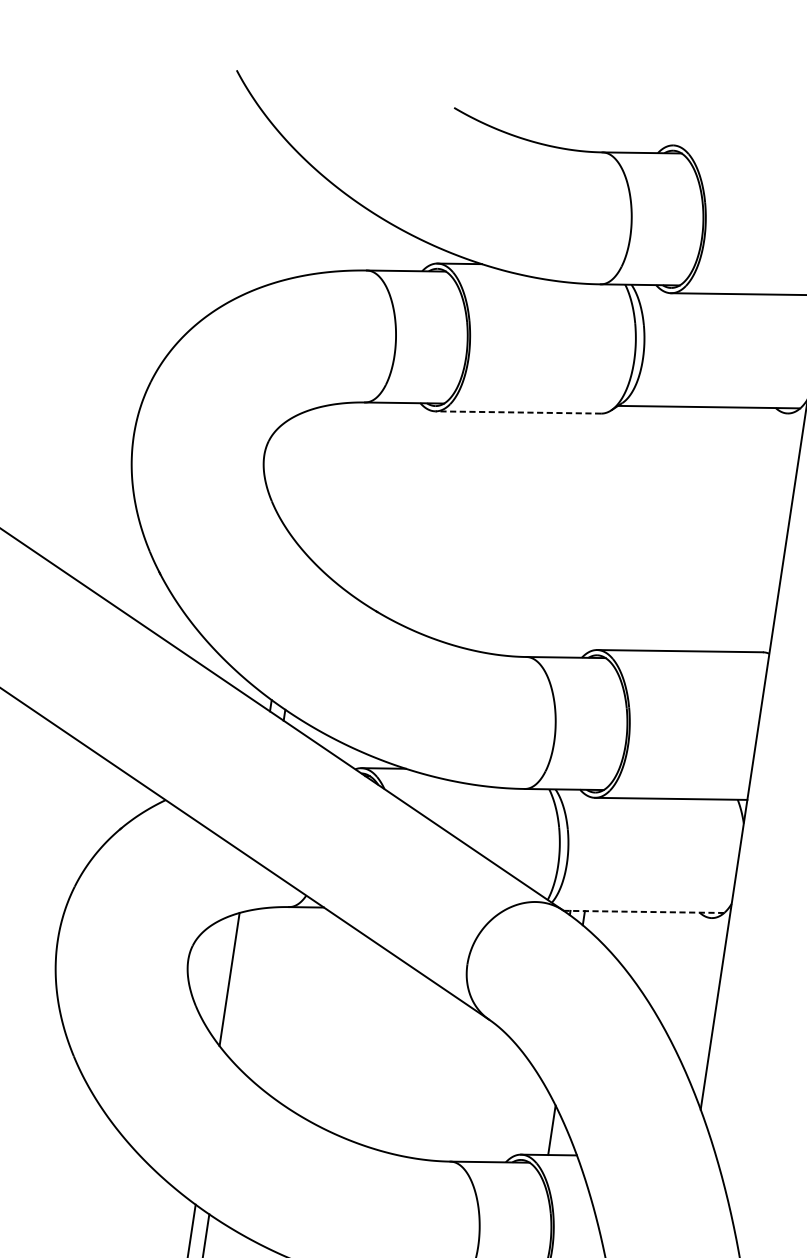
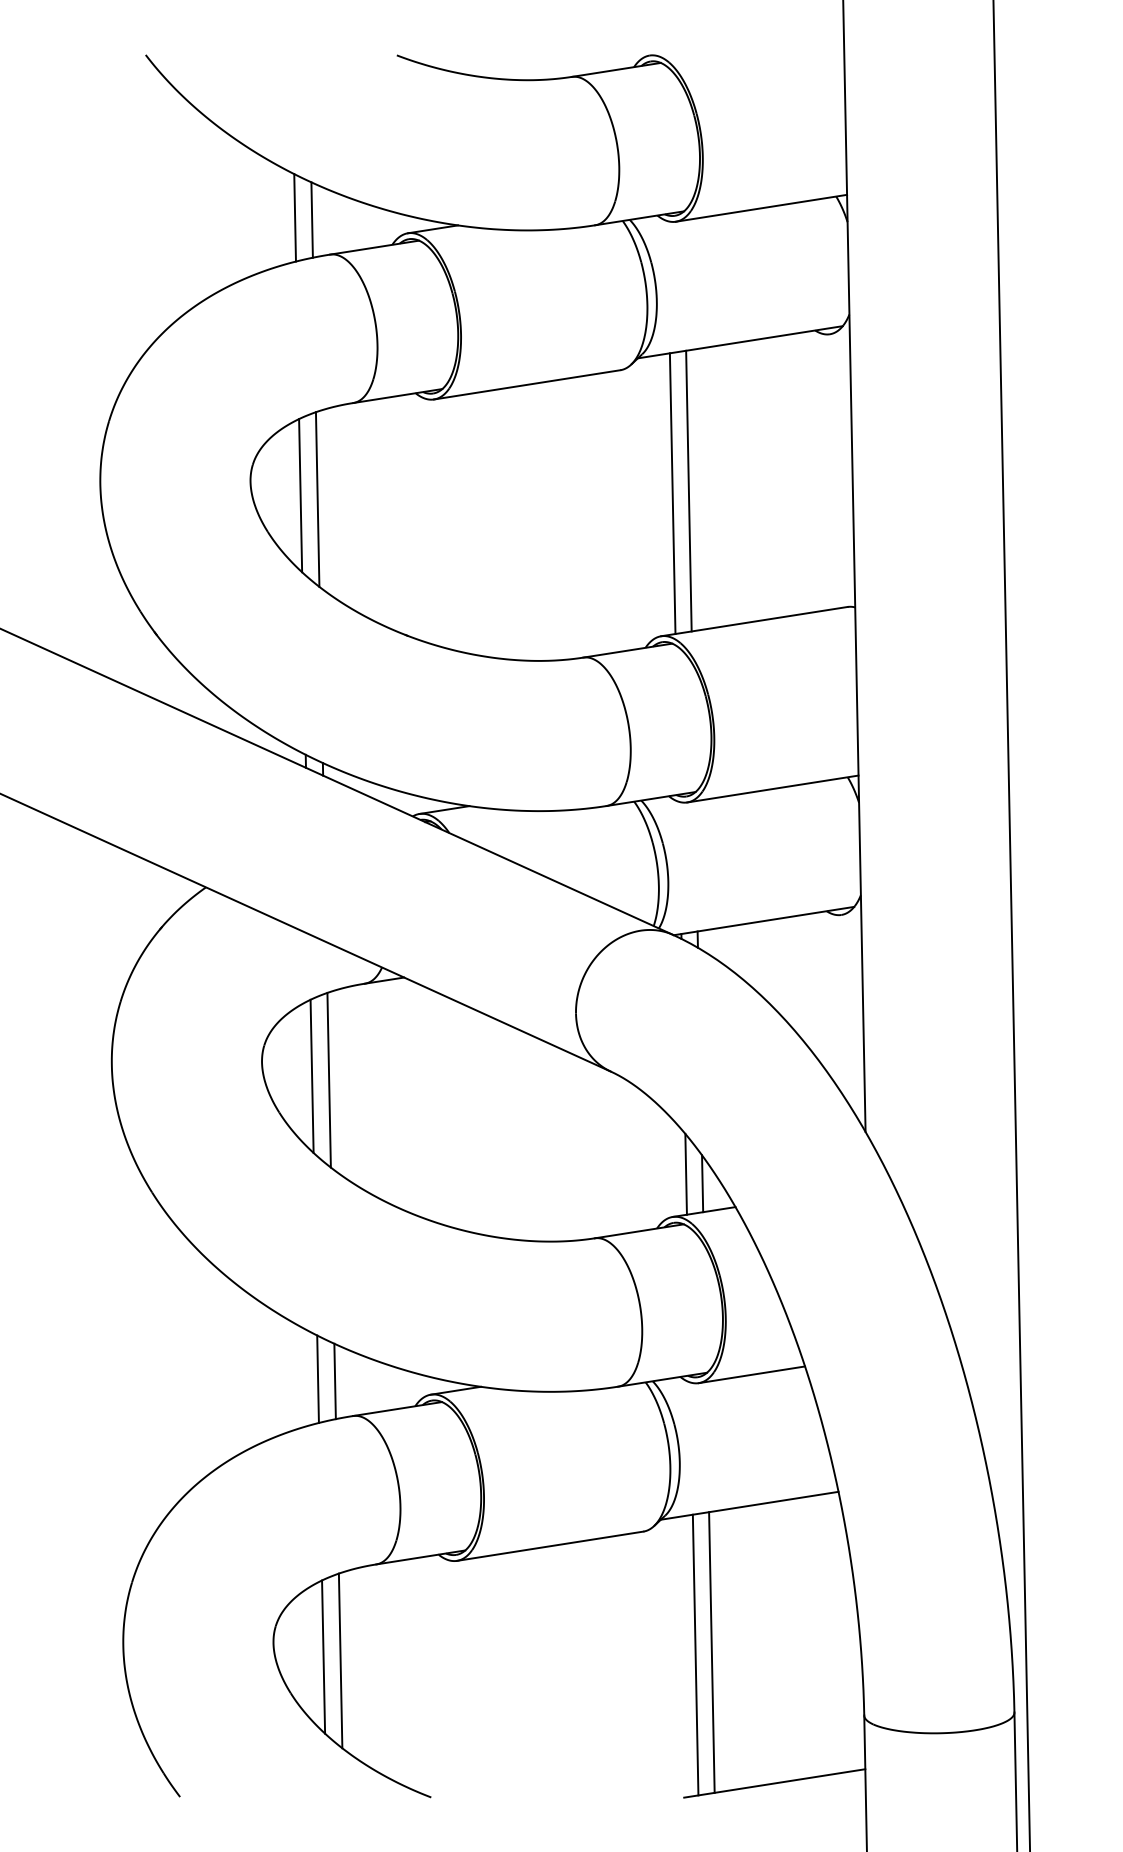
line: (341, 233) -> (294, 217), added
line: (355, 237) -> (311, 219), added
line: (517, 412) -> (526, 384), dashed -> solid
line: (305, 474) -> (300, 495), added
line: (319, 480) -> (317, 499), added
line: (642, 527) -> (688, 490), added
line: (628, 528) -> (672, 493), added
line: (643, 912) -> (763, 921), dashed -> solid
line: (243, 984) -> (328, 1079), added
line: (538, 1118) -> (685, 1173), added

